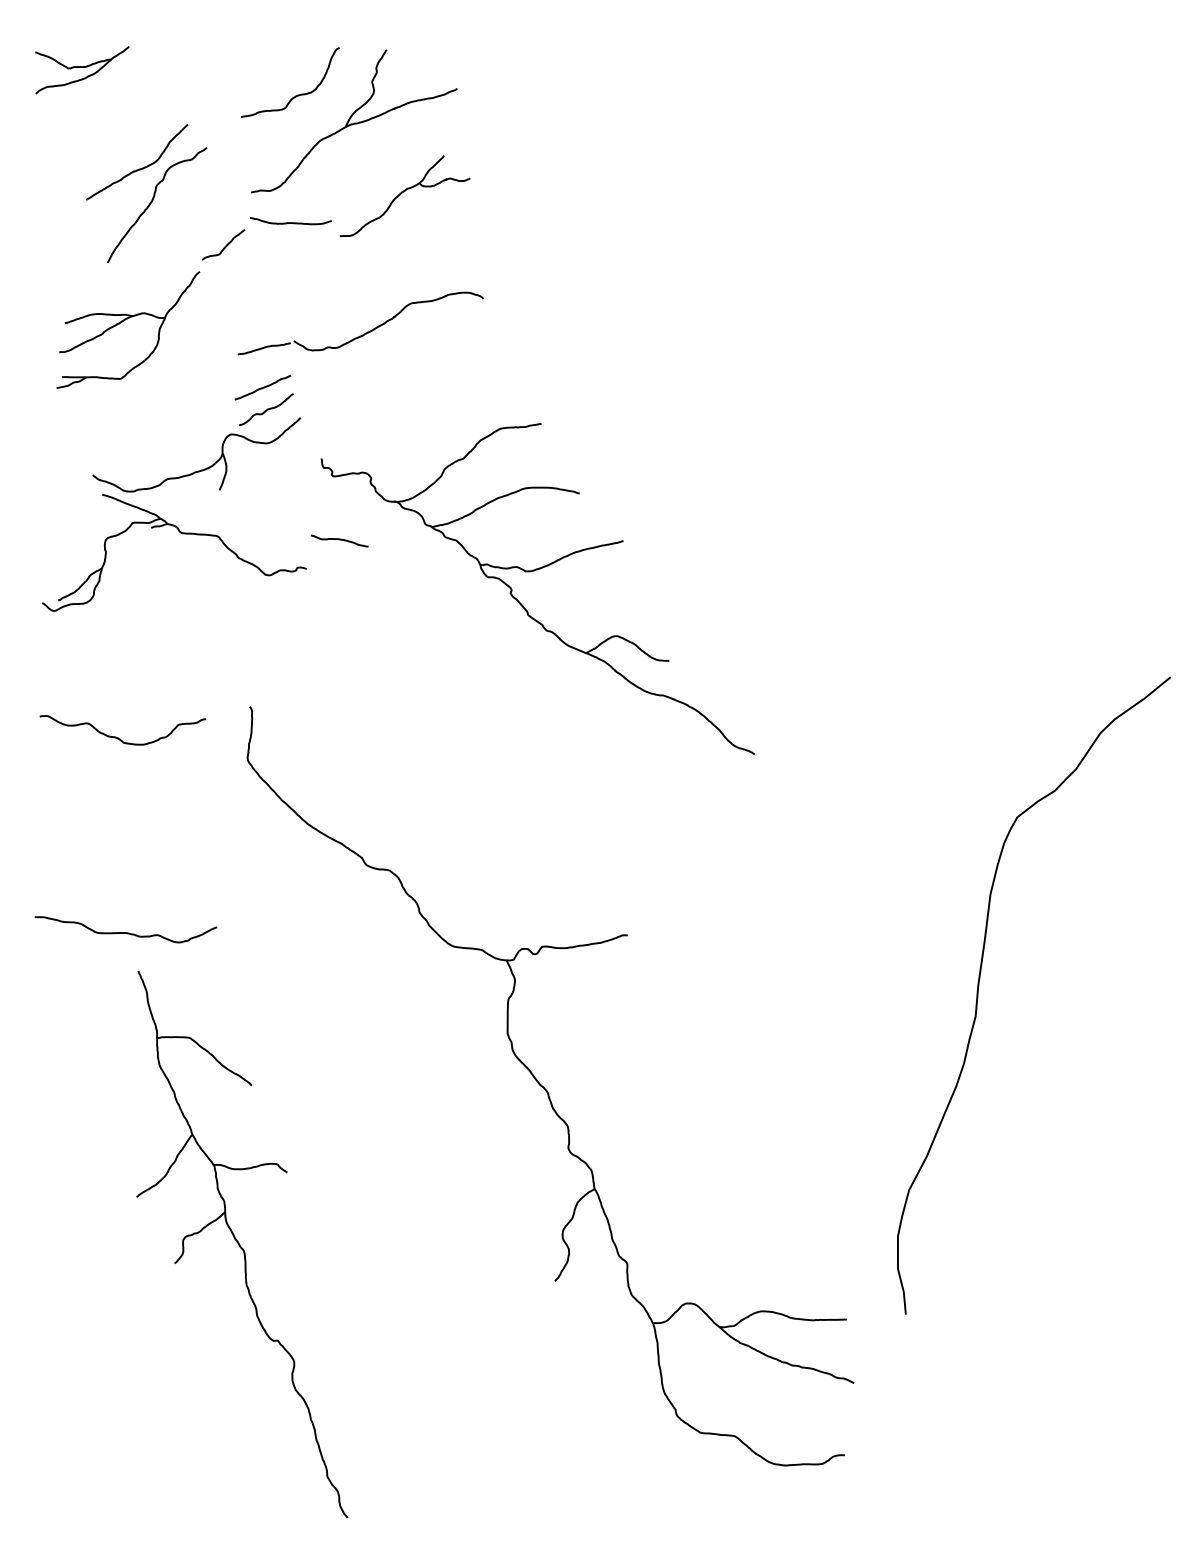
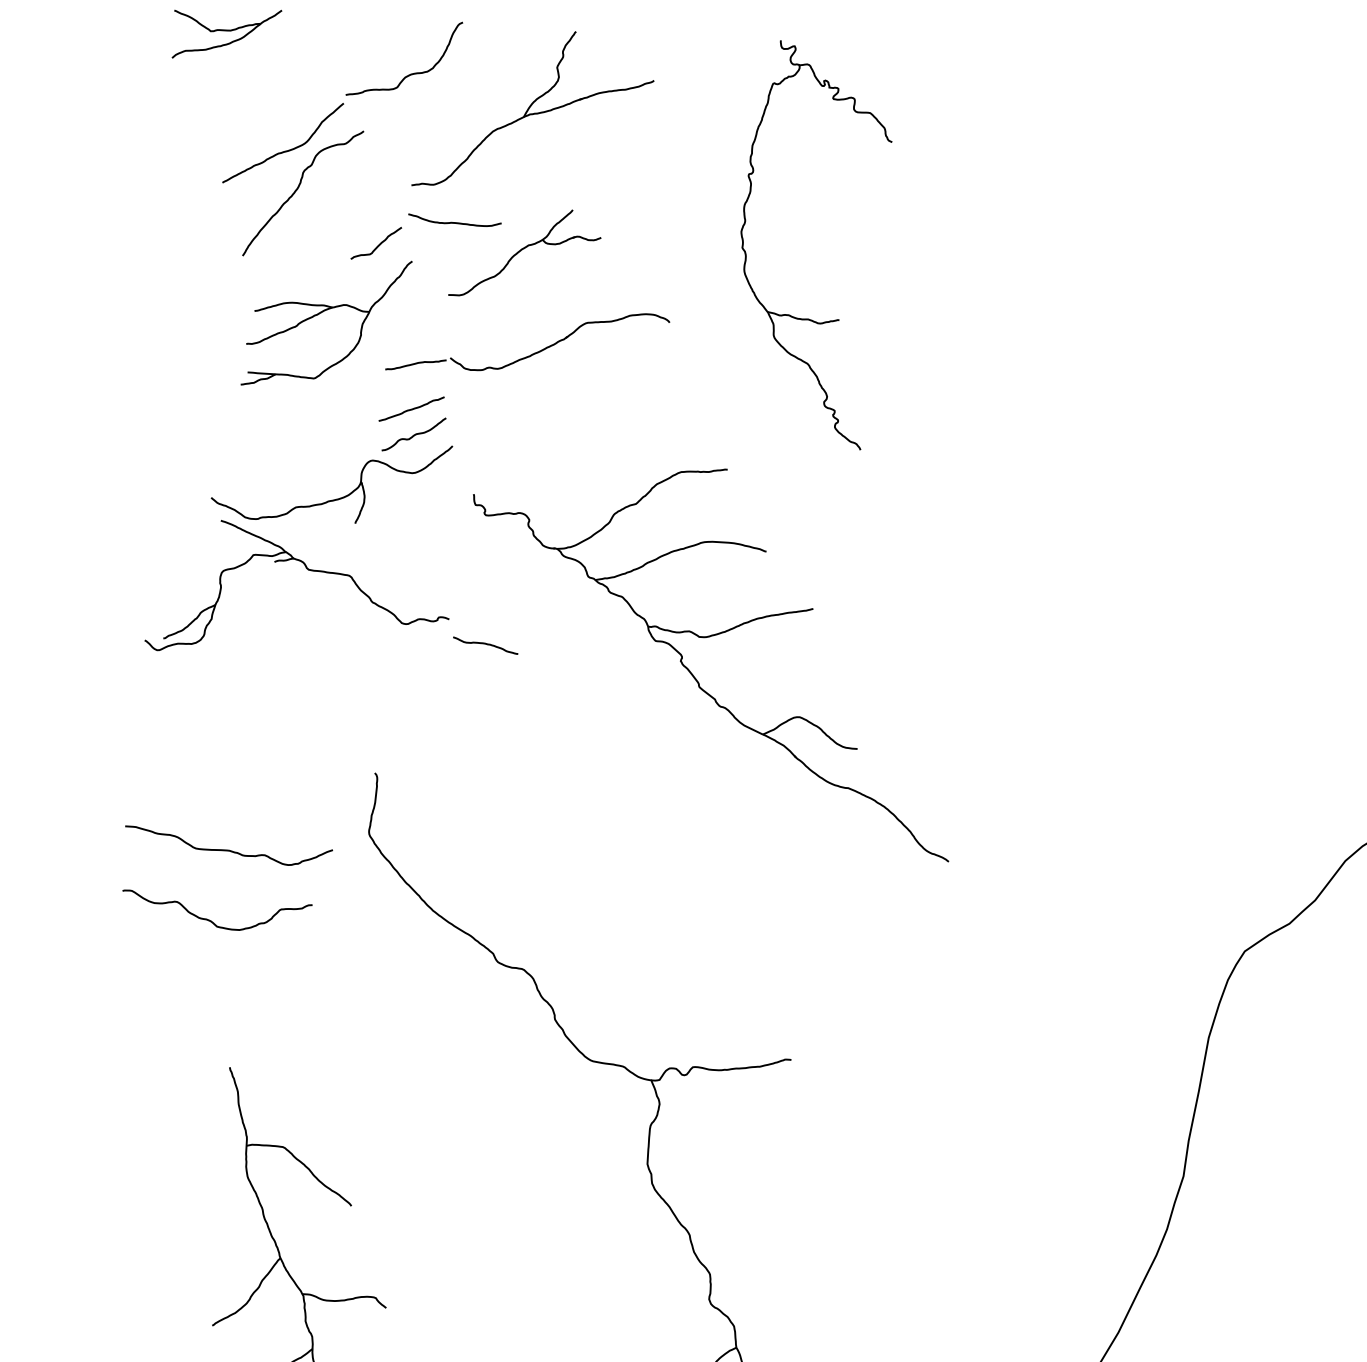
curve: (297, 94) -> (411, 72), moved
part: (405, 196) -> (525, 254), moved
part: (547, 235) -> (747, 254), added
part: (124, 321) -> (322, 313), moved
curve: (339, 540) -> (485, 645), moved
curve: (118, 737) -> (211, 920), moved
curve: (125, 932) -> (227, 849), moved

